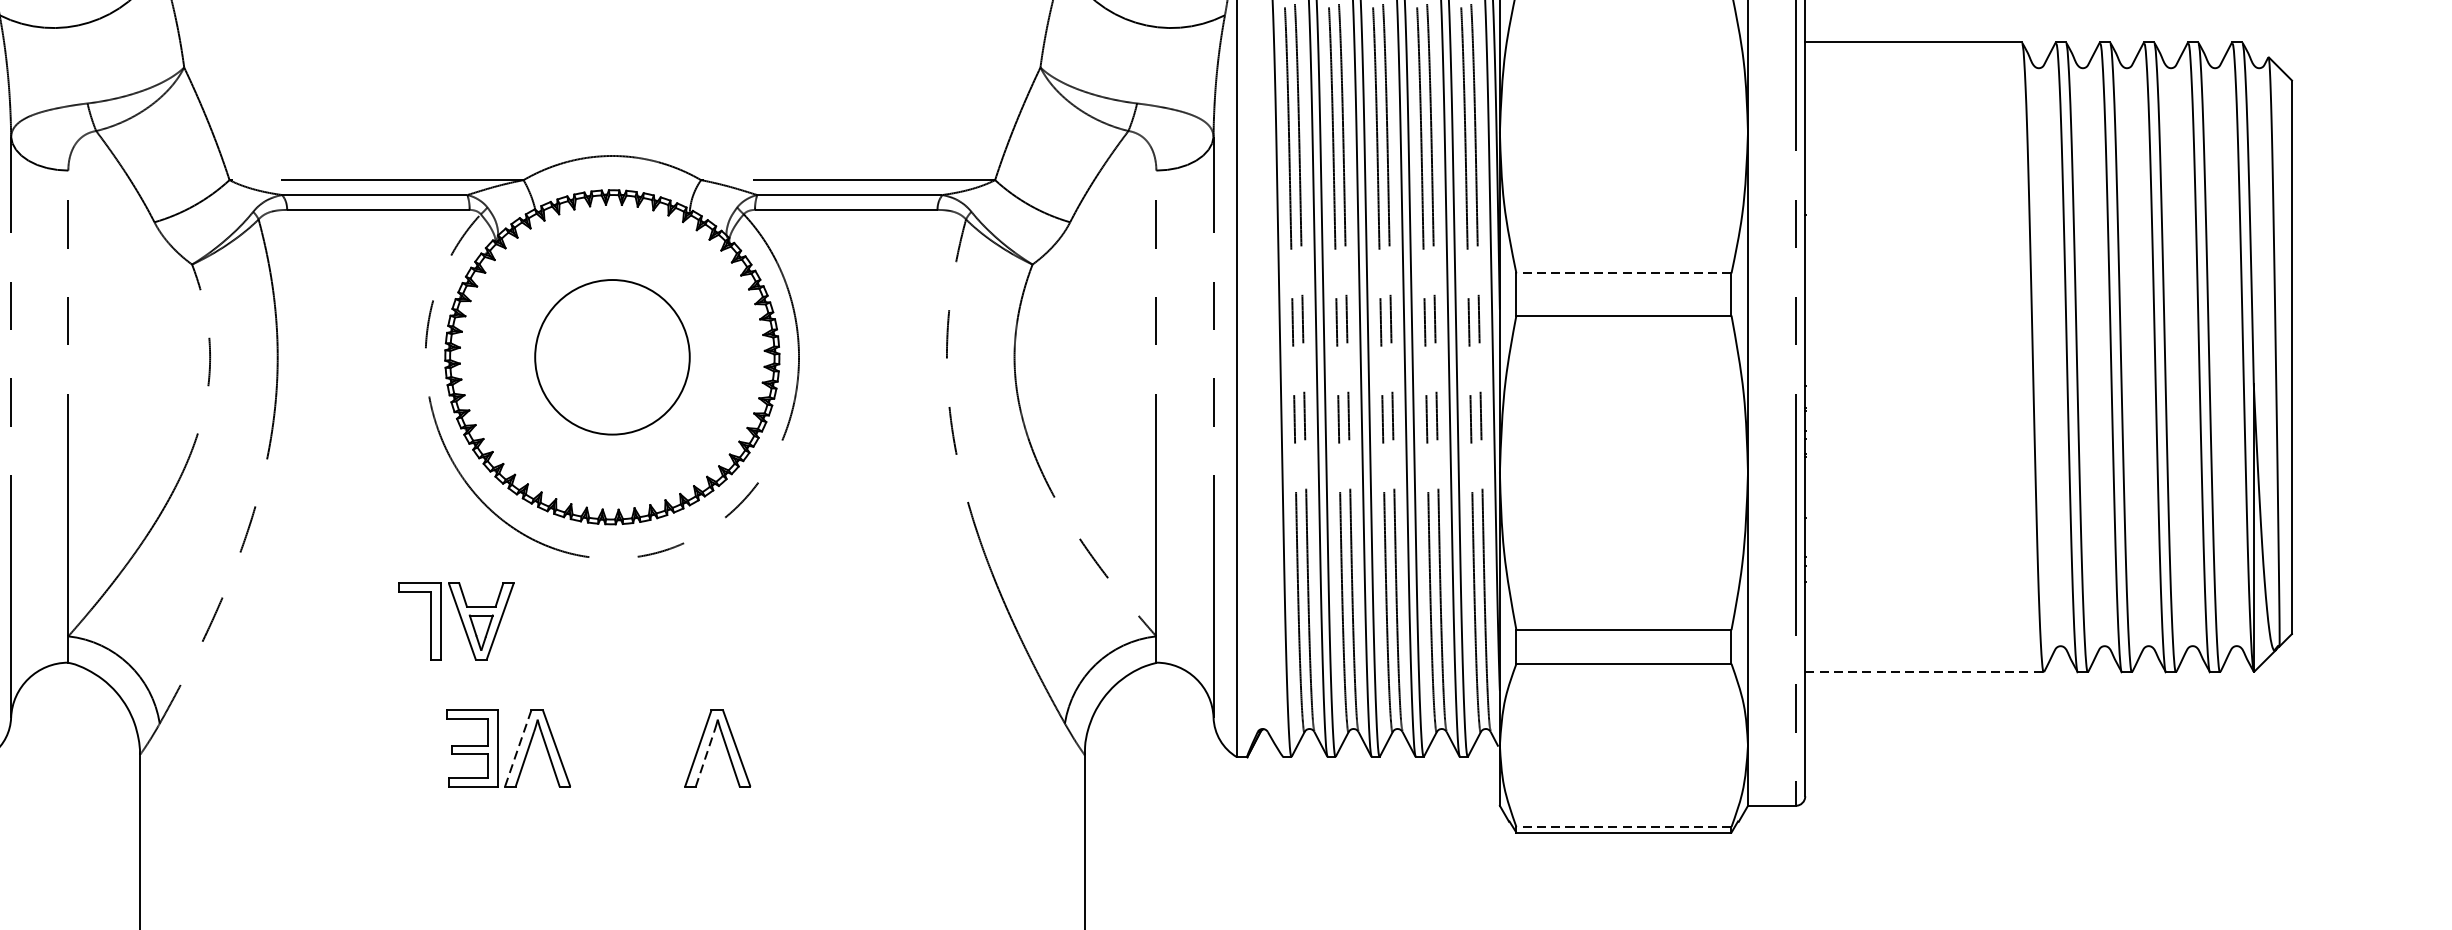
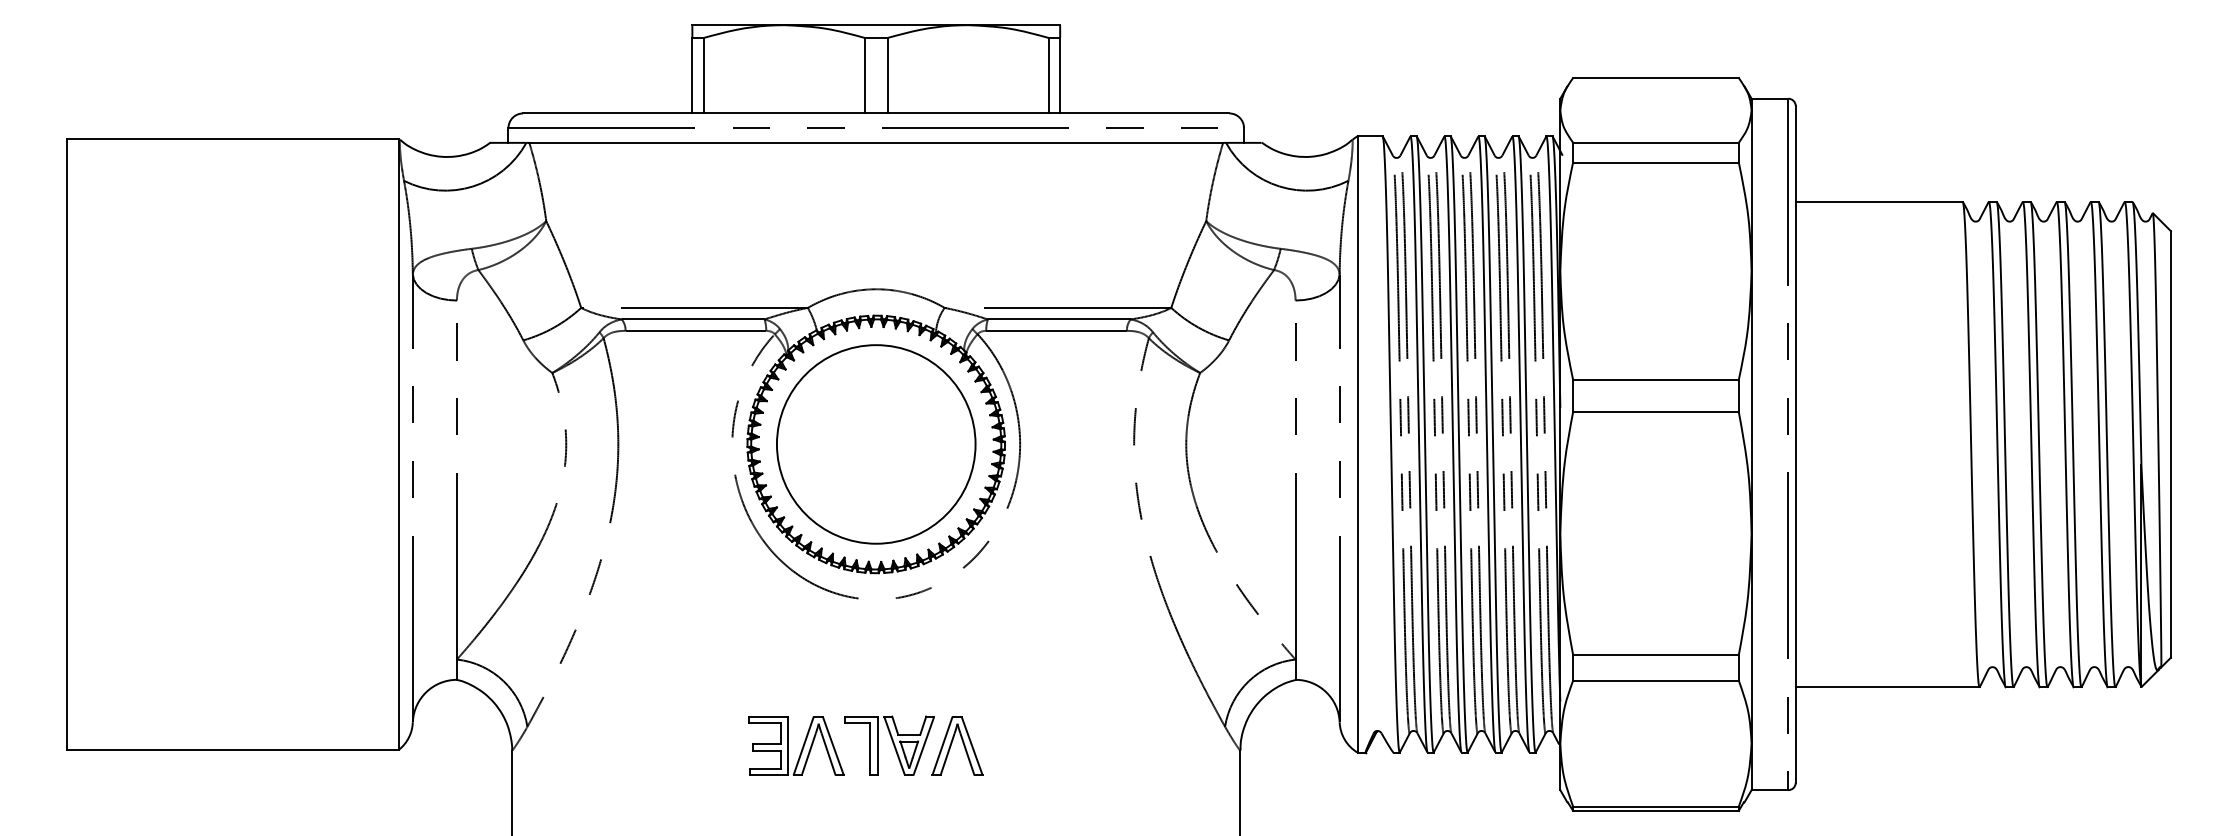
line: (1623, 273) -> (1655, 379), dashed -> solid
circle: (612, 357) -> (876, 444), size x1.67
part: (455, 620) -> (889, 745), moved
line: (1924, 672) -> (1887, 687), dashed -> solid
line: (517, 749) -> (803, 746), dashed -> solid
line: (704, 759) -> (947, 754), dashed -> solid
line: (1623, 827) -> (1655, 806), dashed -> solid

